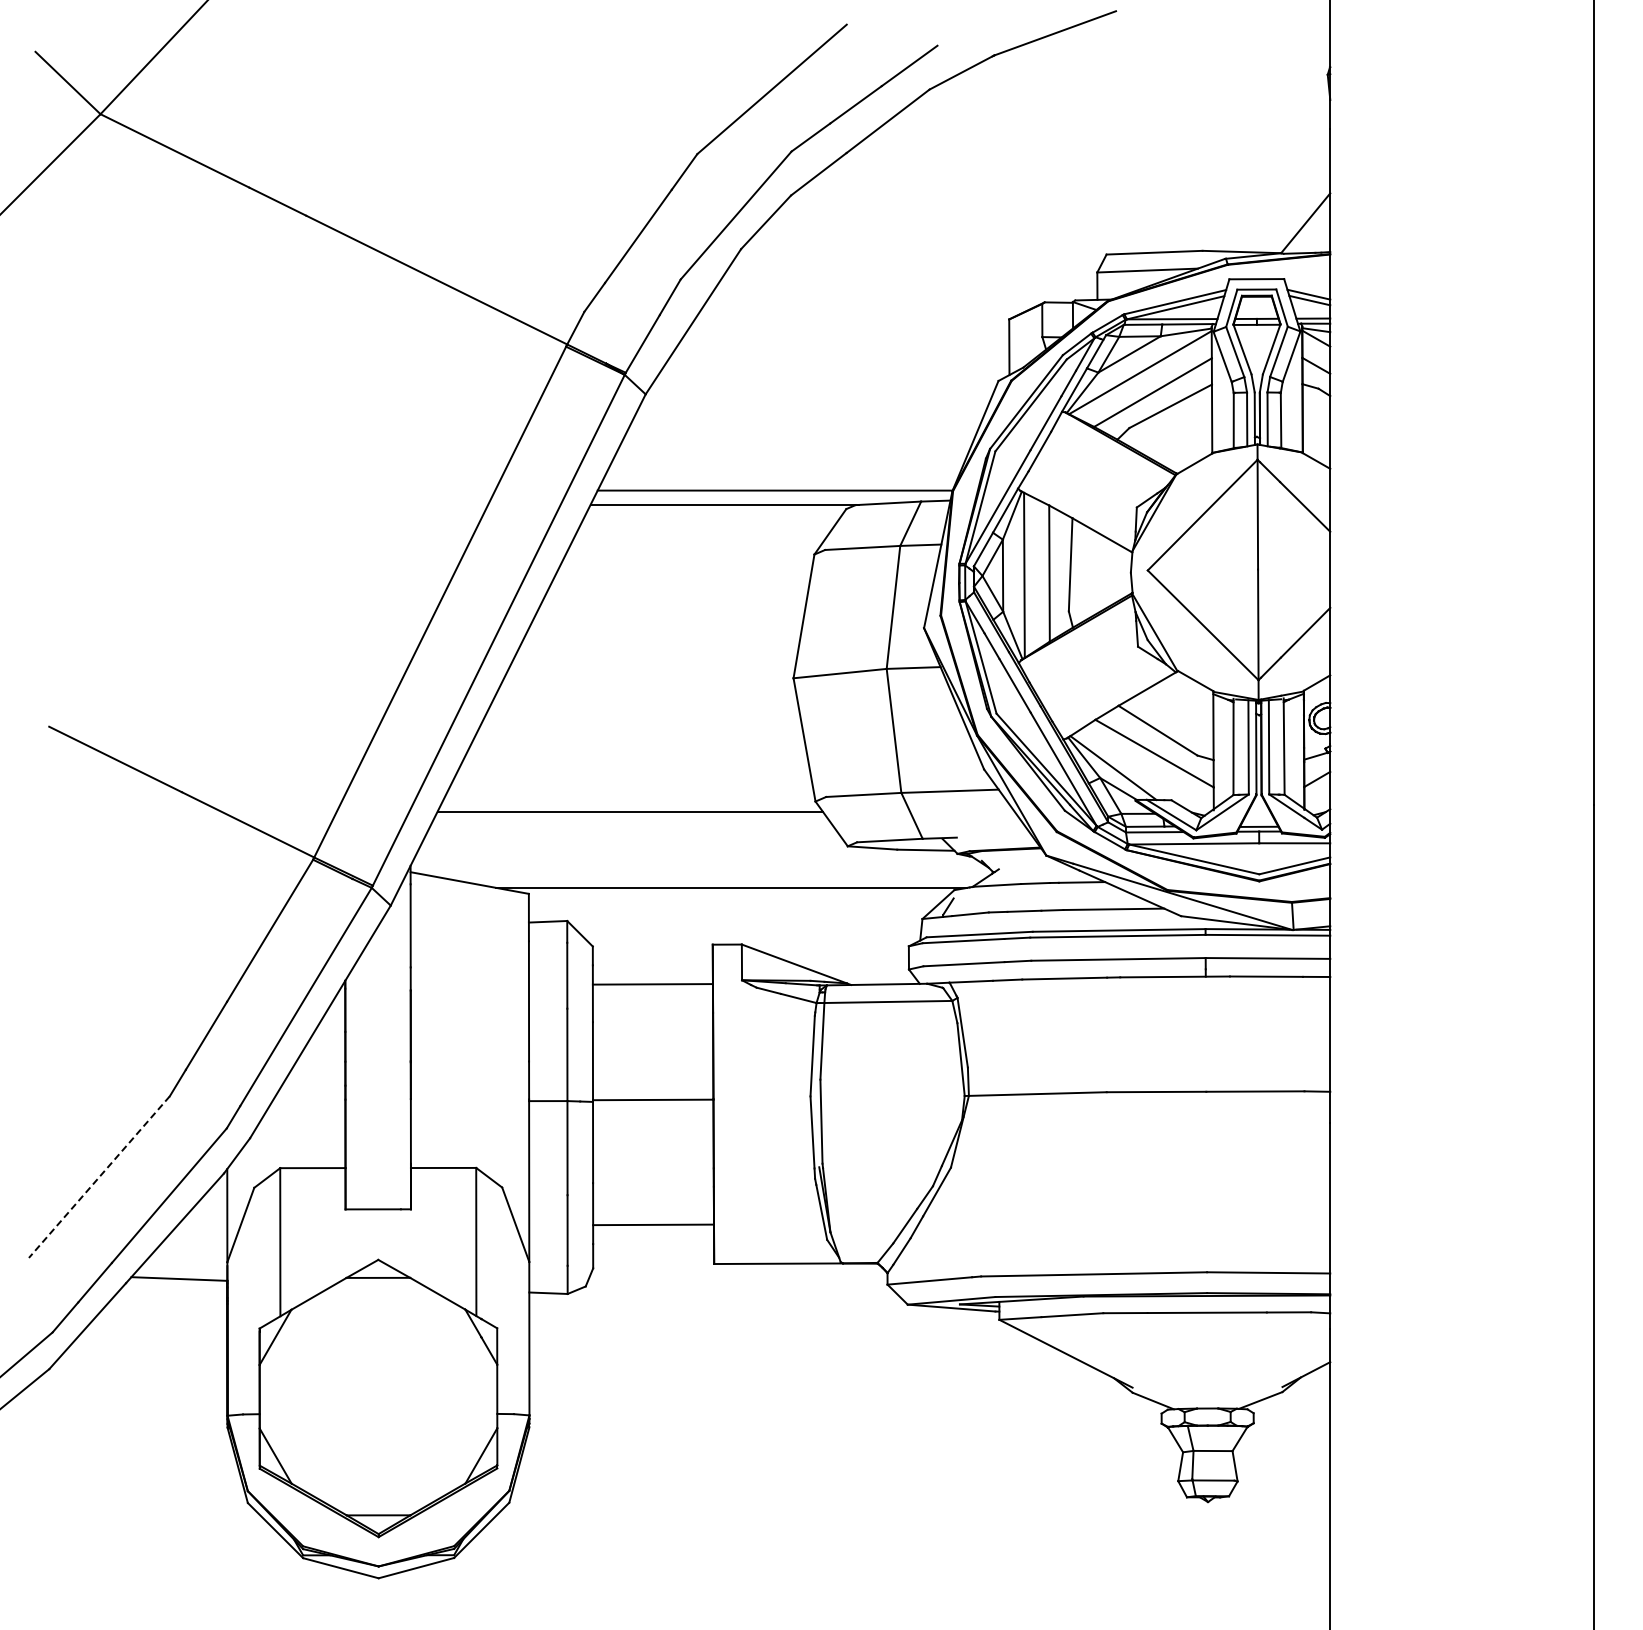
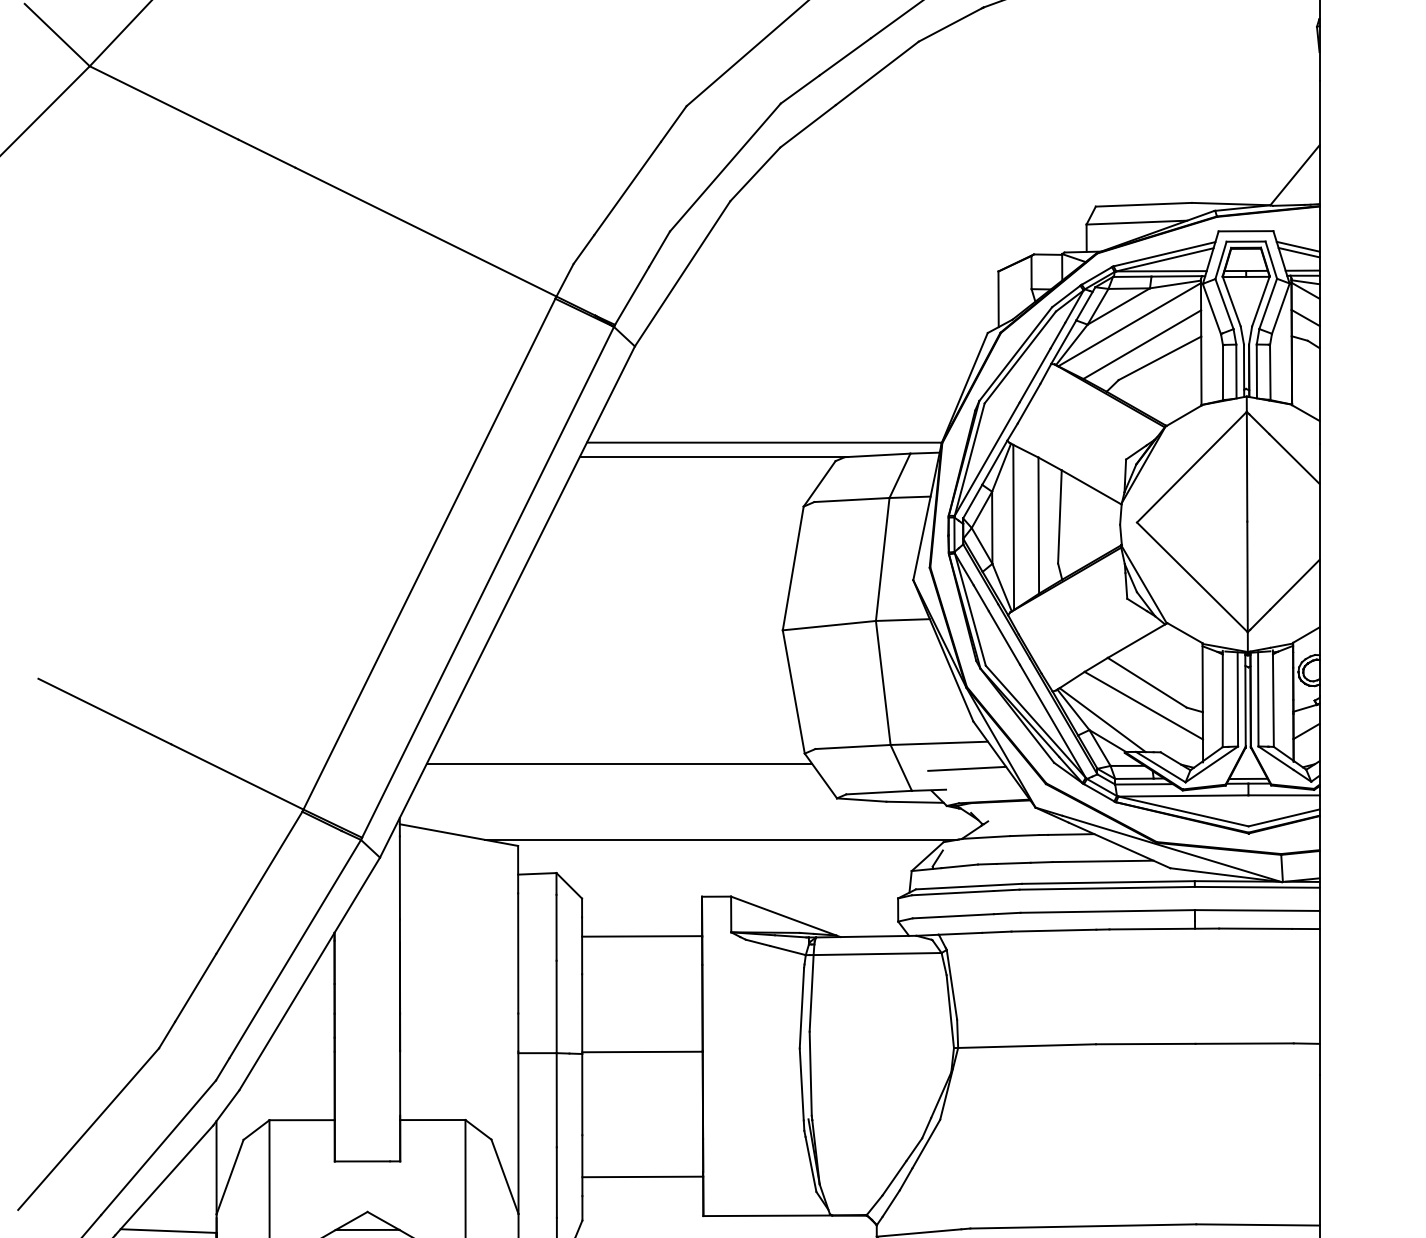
line: (977, 816) -> (966, 768), added
line: (99, 1177) -> (88, 1129), dashed -> solid

